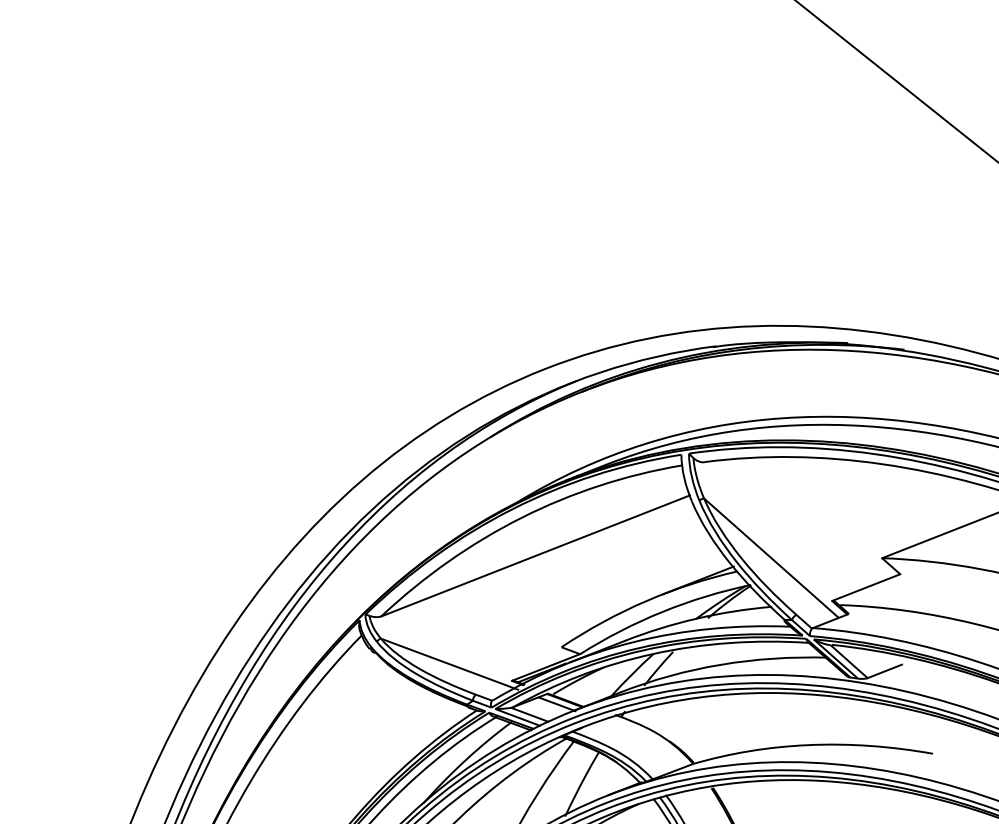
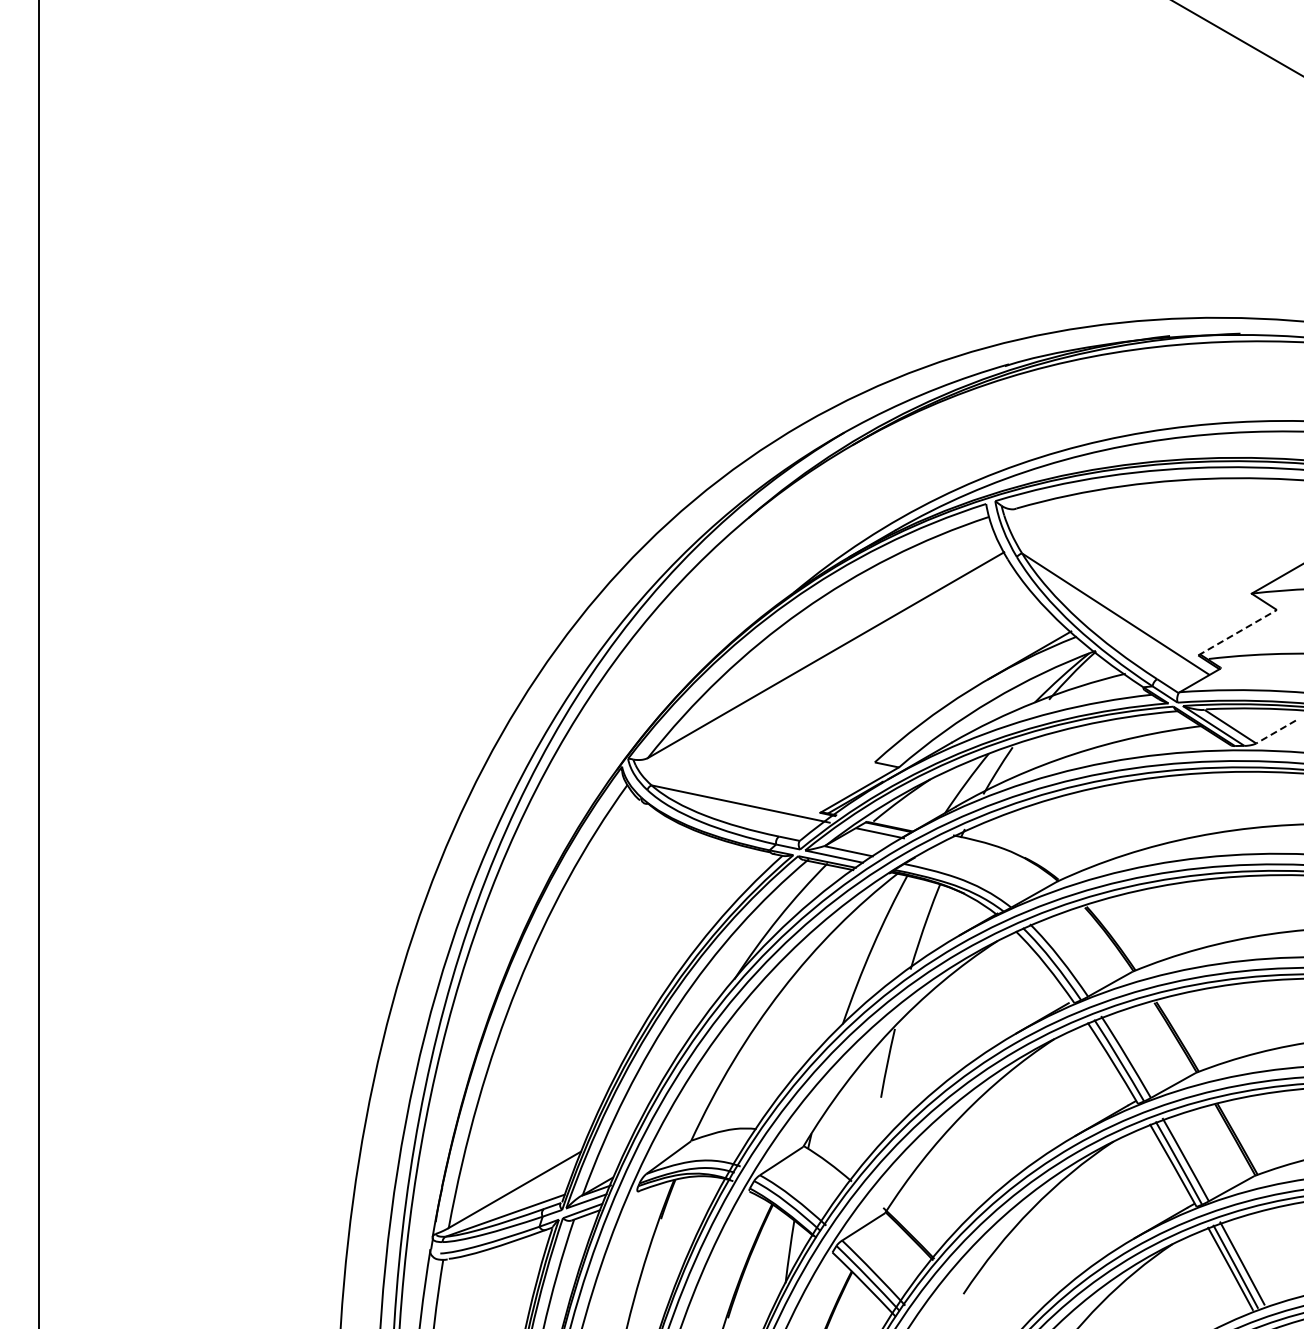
line: (866, 587) -> (1238, 632), solid -> dashed
line: (885, 671) -> (1276, 732), solid -> dashed

